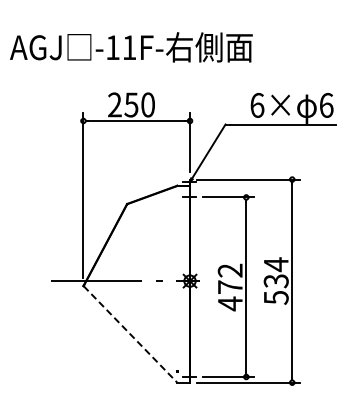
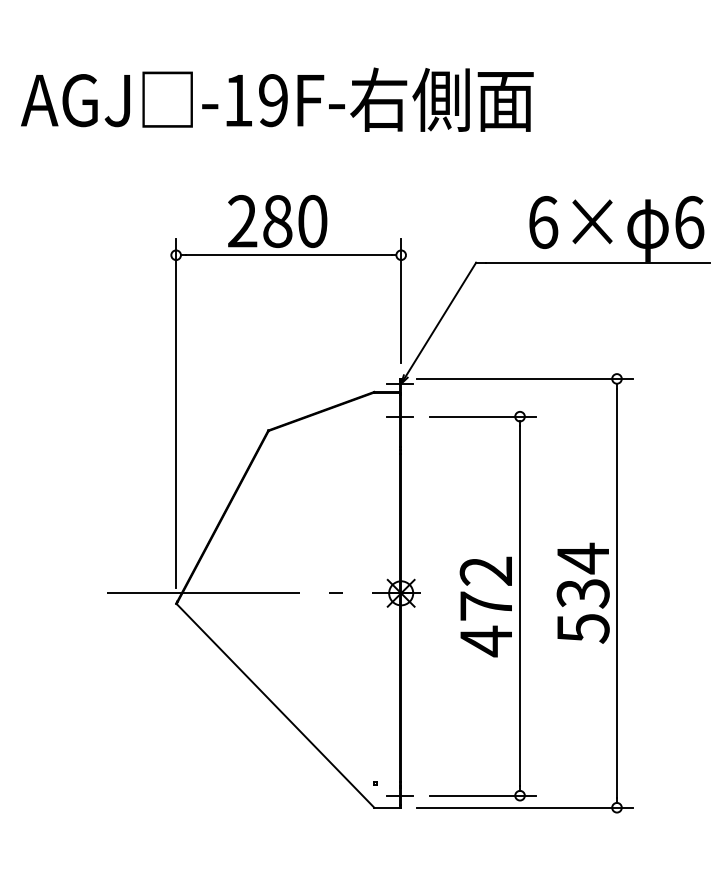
text: (129, 47) -> (273, 100), -11F- -> -19F-
text: (131, 104) -> (277, 220), 250 -> 280
line: (130, 334) -> (275, 706), dashed -> solid

